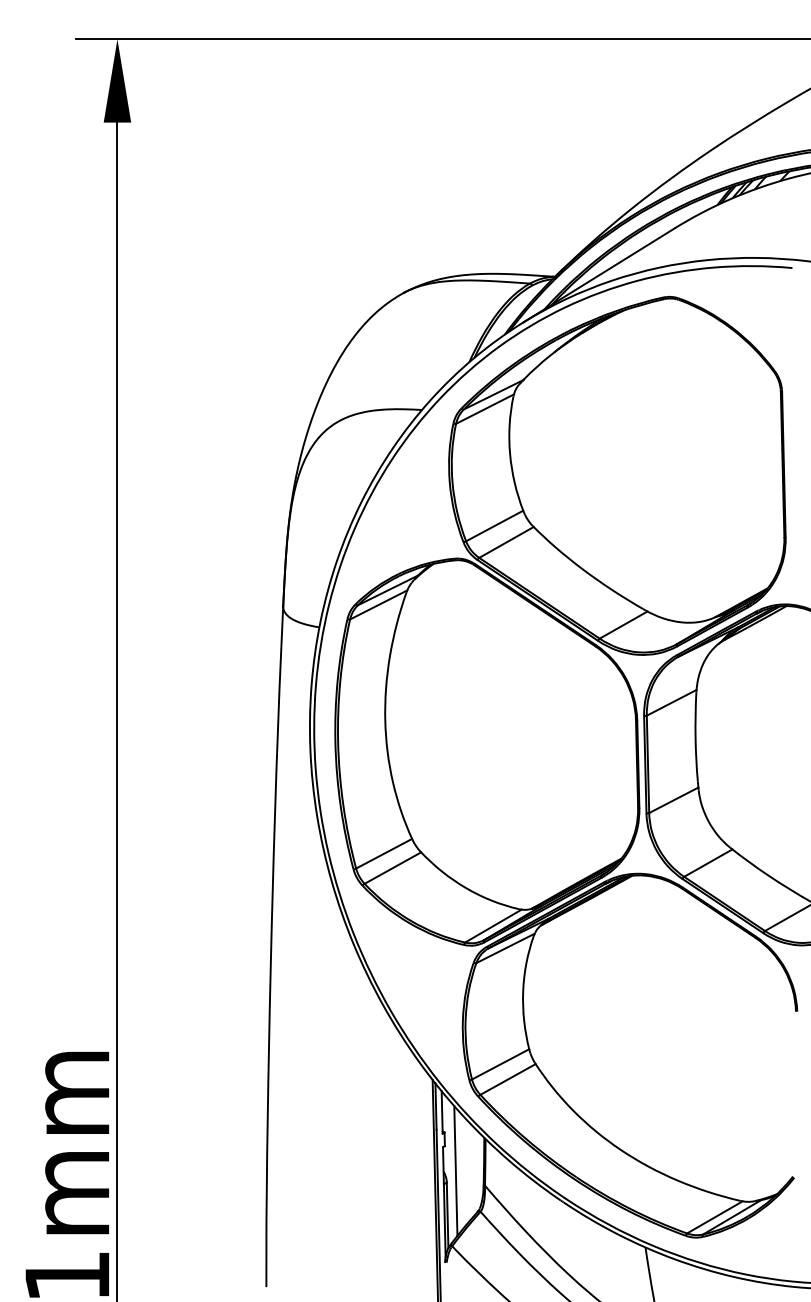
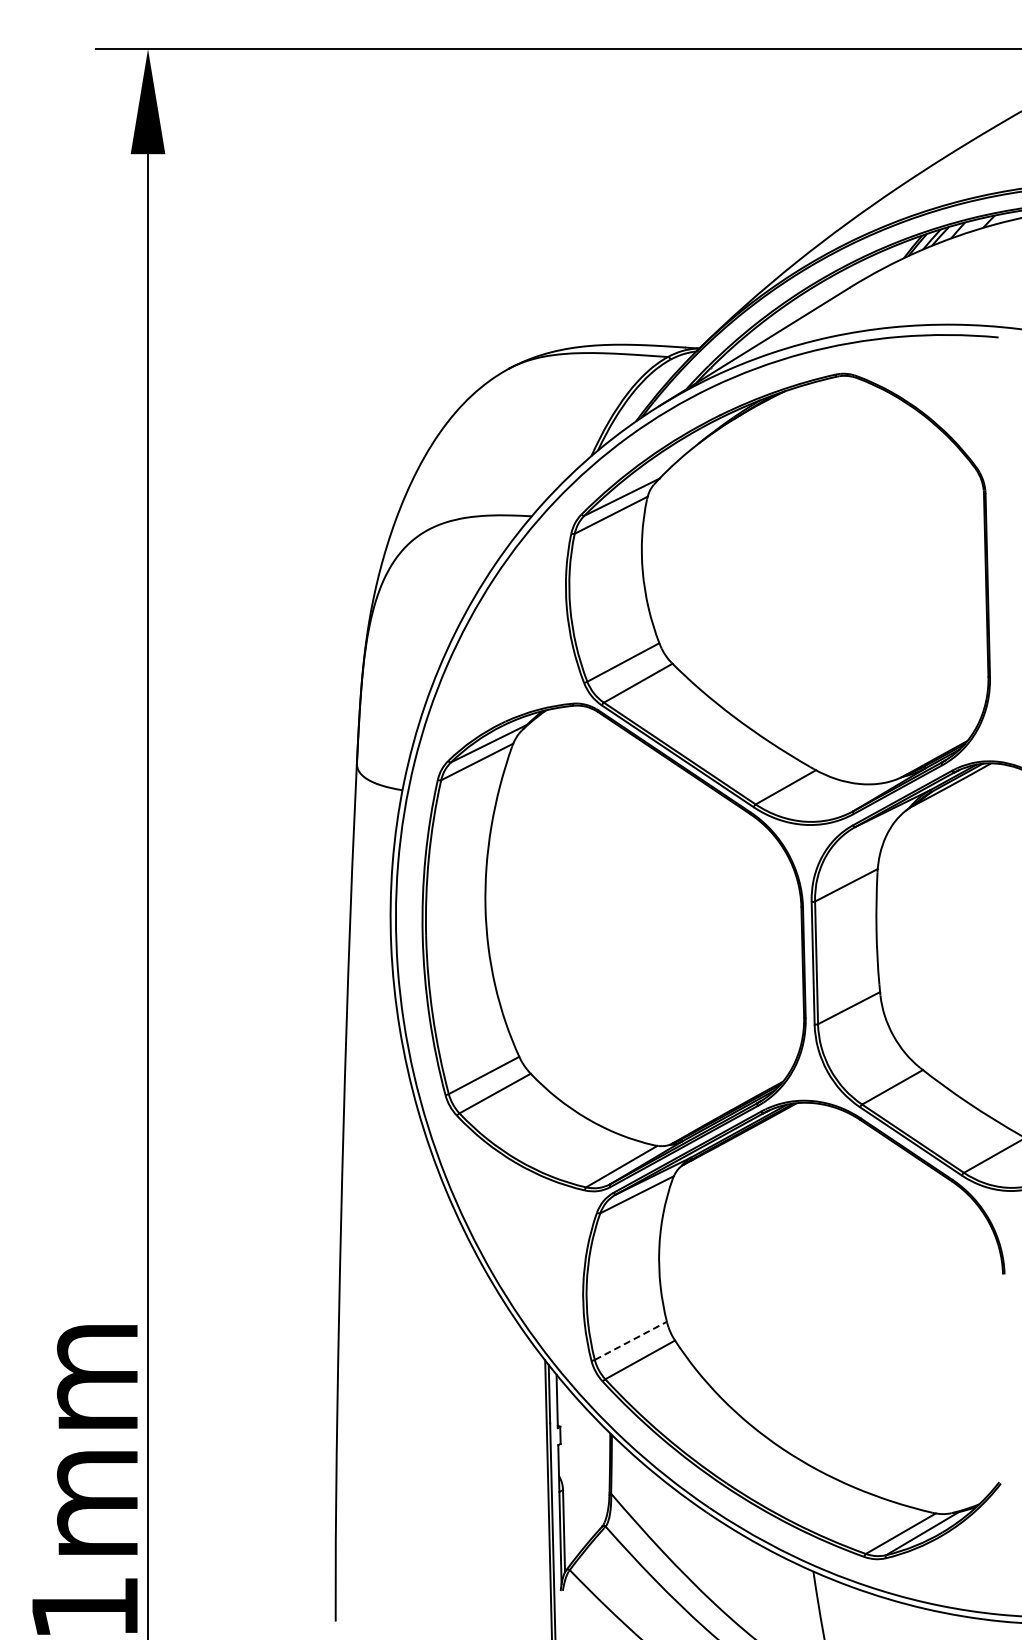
line: (500, 1064) -> (630, 1340), solid -> dashed
line: (455, 1171) -> (574, 1475), removed

